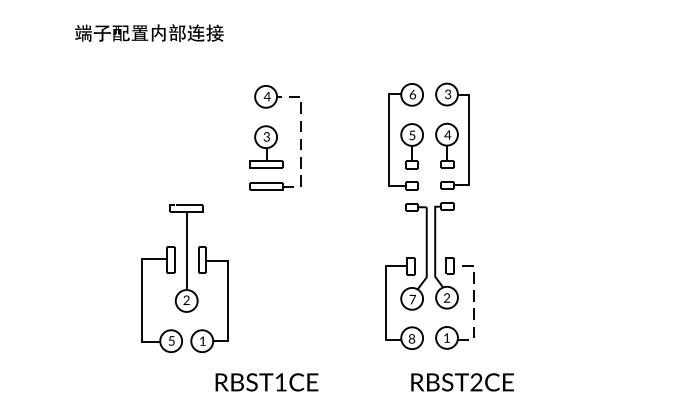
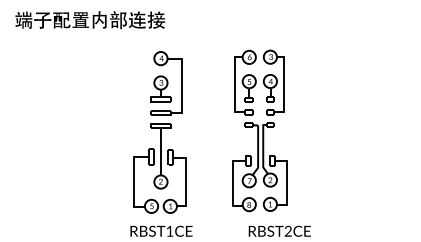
part: (149, 32) -> (90, 19), size x1.67
line: (301, 139) -> (182, 84), dashed -> solid
part: (184, 278) -> (159, 168), moved
line: (473, 300) -> (286, 181), dashed -> solid

